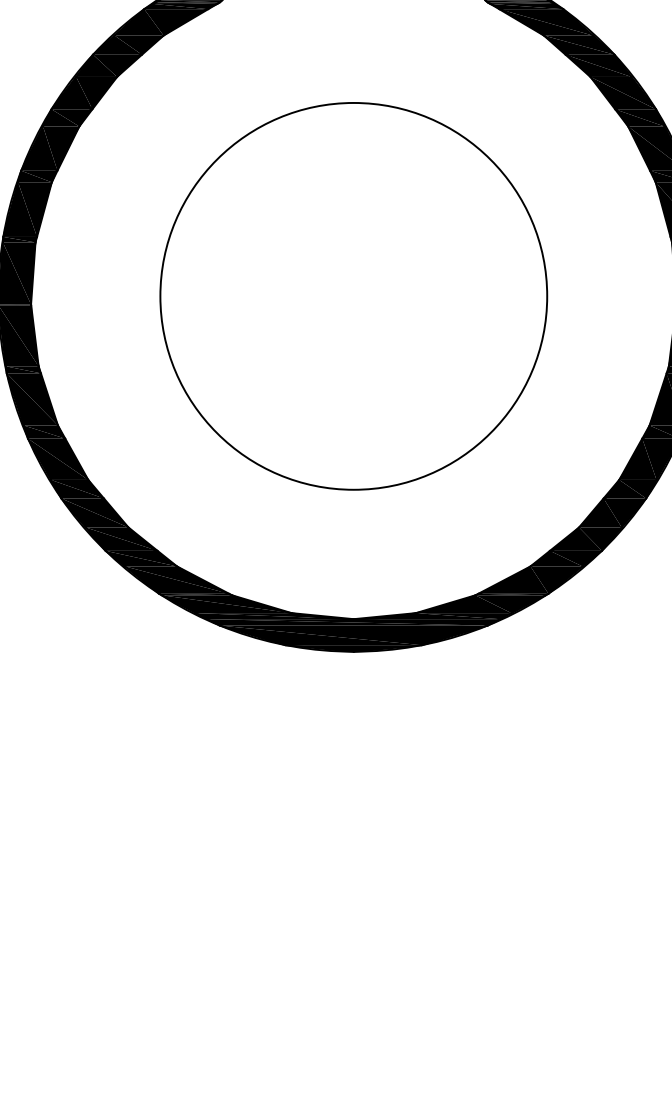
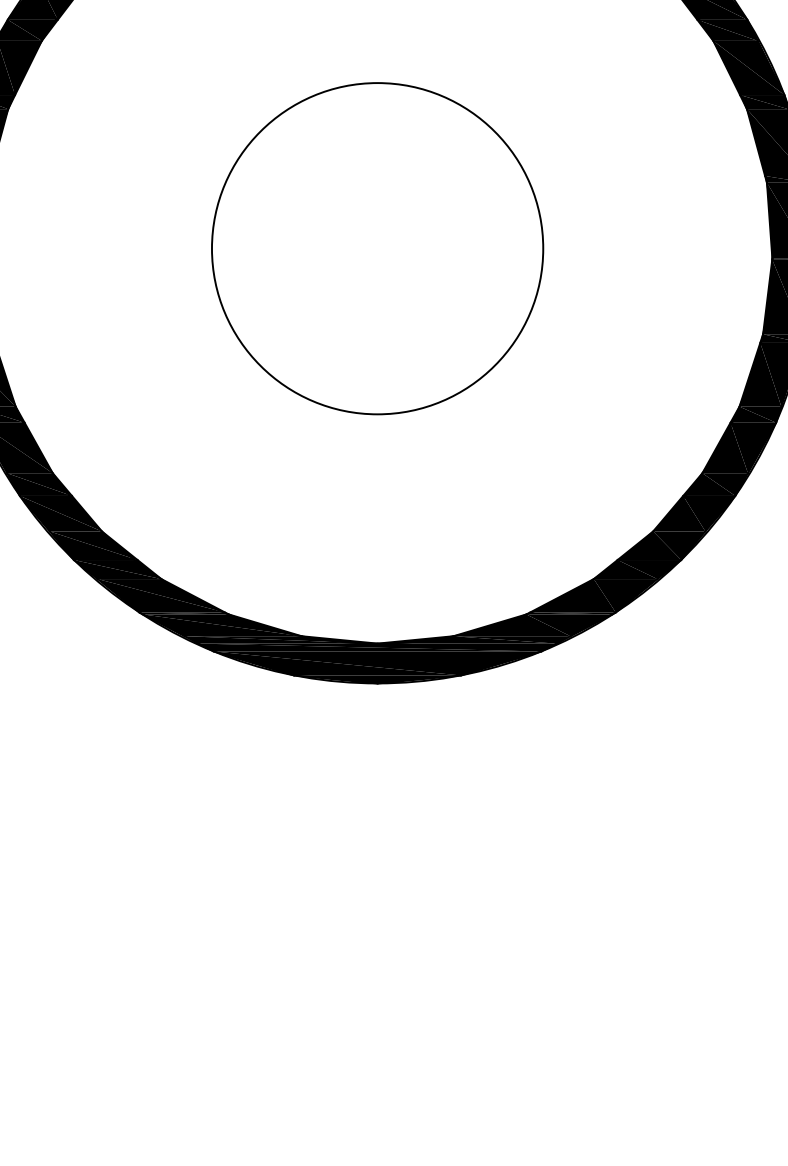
circle: (353, 295) -> (377, 247), size x0.7

